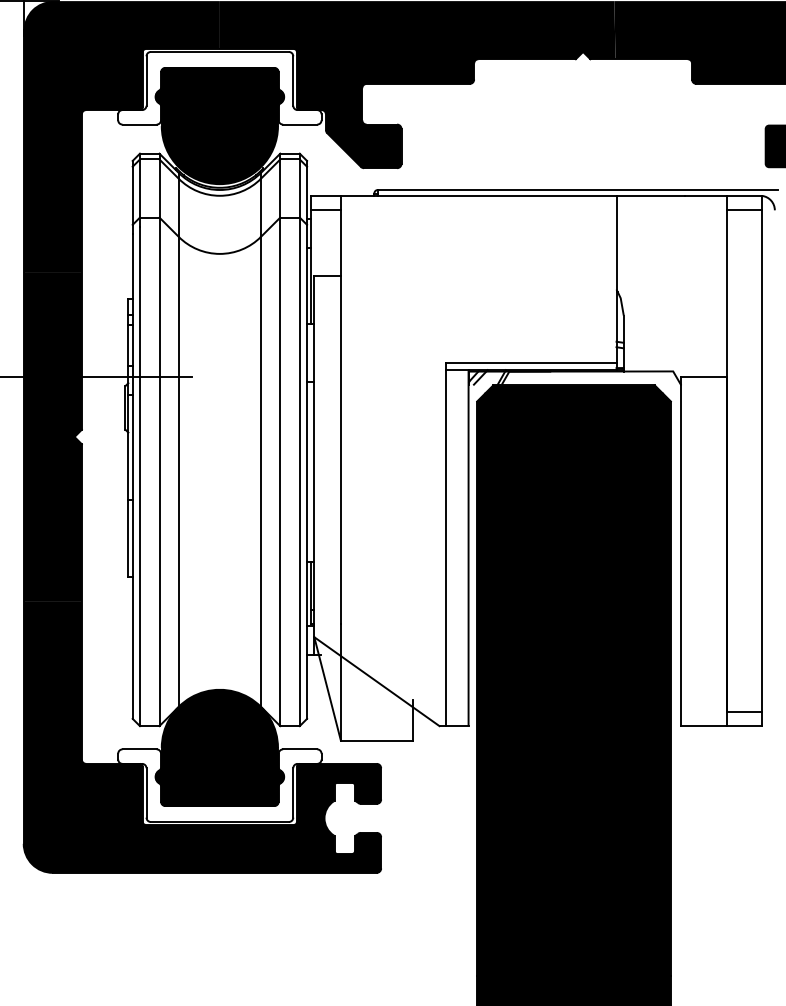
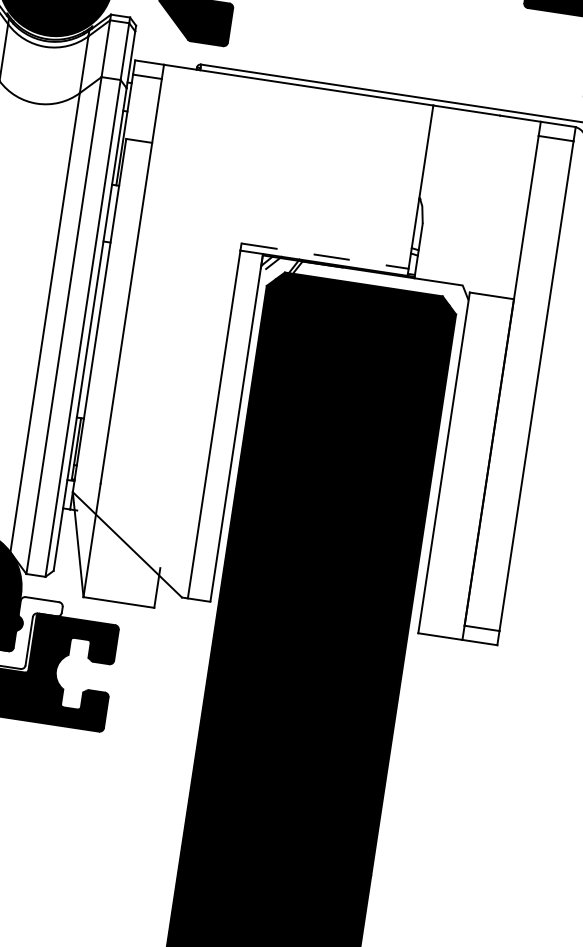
line: (531, 362) -> (325, 255), solid -> dashed

